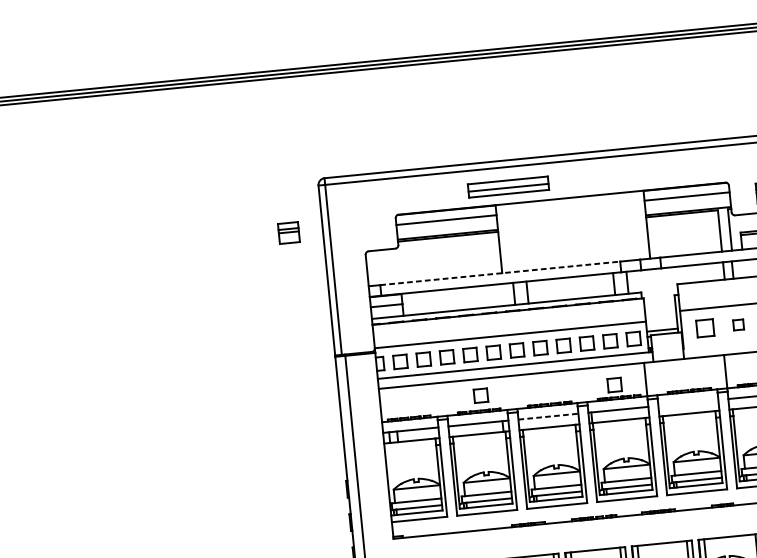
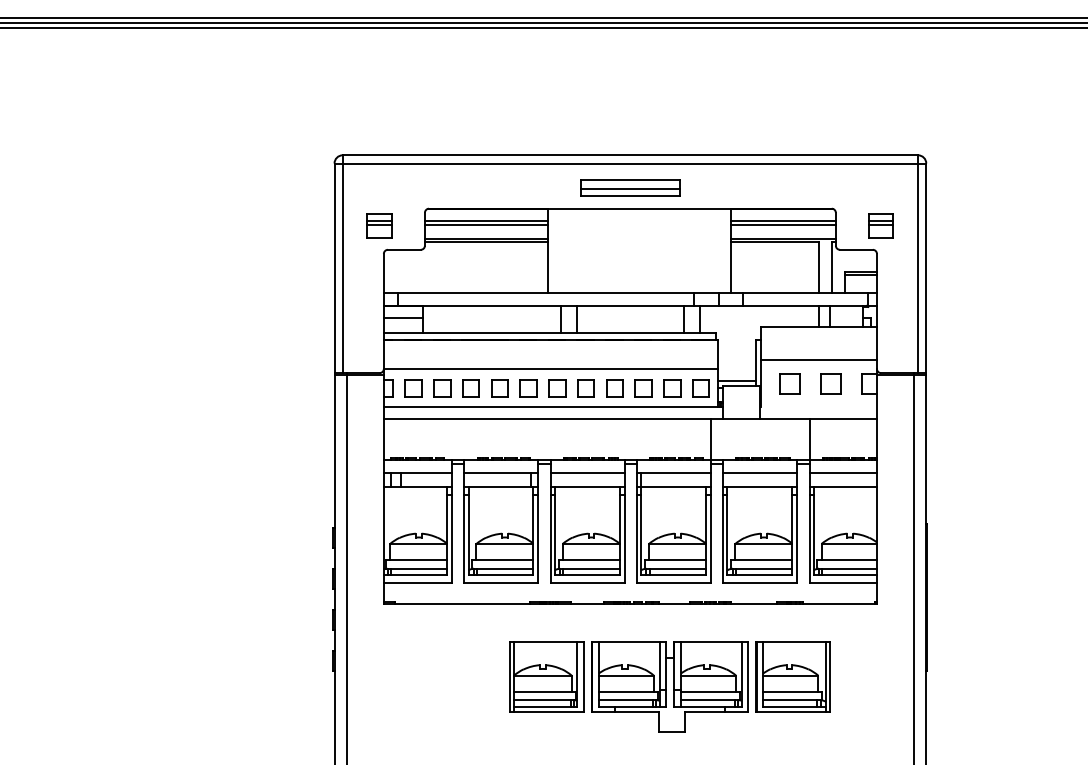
part: (508, 186) -> (630, 187), moved
line: (686, 200) -> (782, 225), added
line: (446, 223) -> (486, 225), added
part: (288, 232) -> (379, 225), moved
line: (500, 273) -> (546, 292), dashed -> solid
part: (738, 324) -> (830, 383), size x1.67
part: (614, 384) -> (672, 442), removed
part: (480, 395) -> (507, 439), removed
line: (688, 403) -> (760, 473), added
line: (548, 416) -> (587, 473), dashed -> solid

